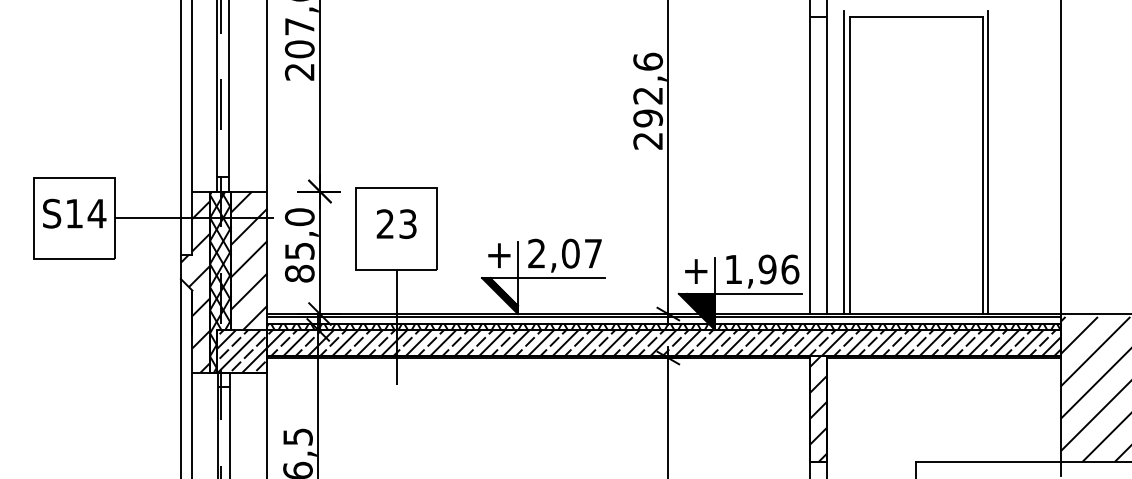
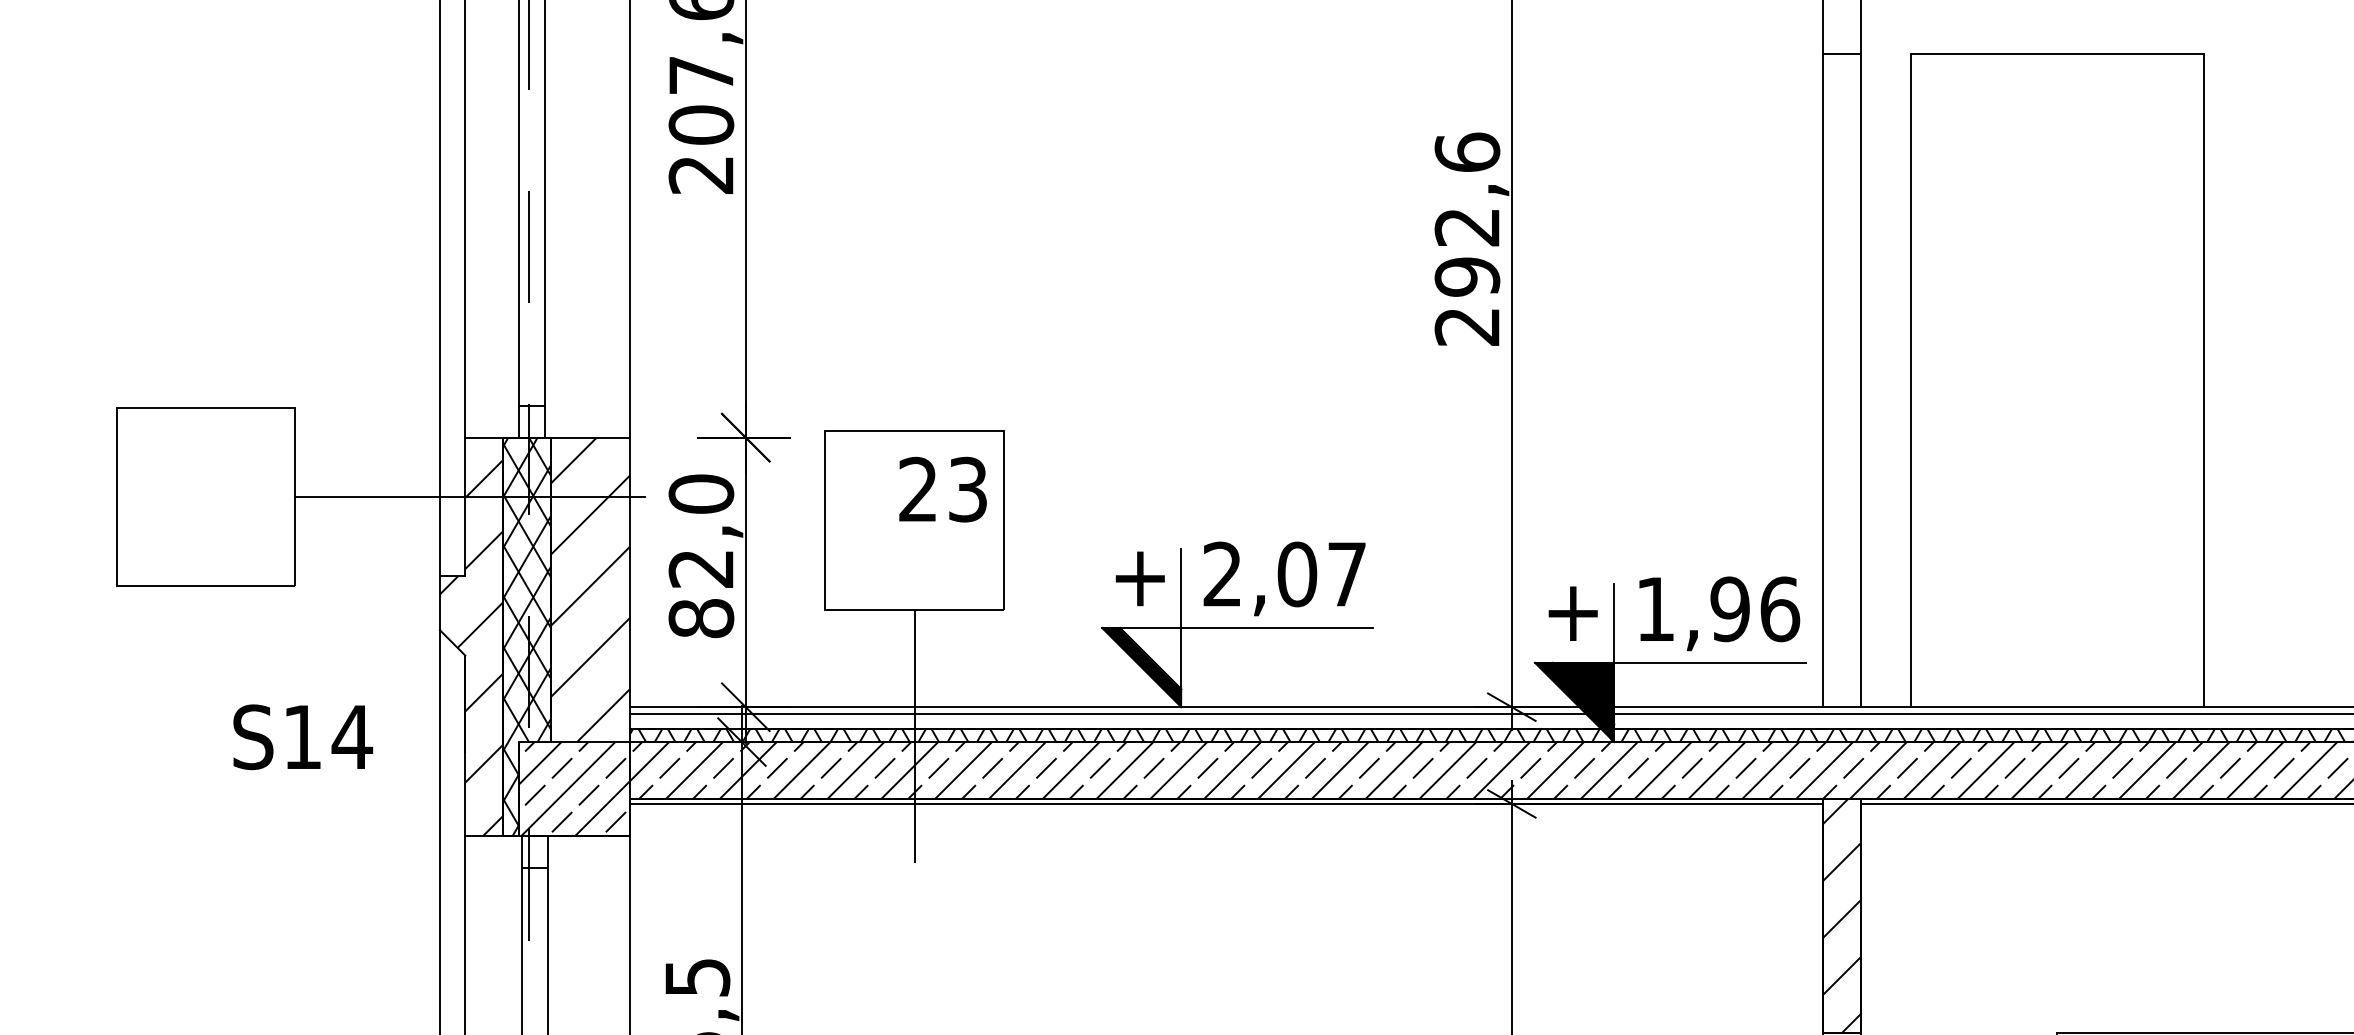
line: (844, 162) -> (1899, 373), removed
line: (988, 162) -> (2215, 373), removed
text: (74, 213) -> (302, 736), moved
text: (396, 223) -> (942, 488), moved
text: (299, 251) -> (700, 569), 85,0 -> 82,0

